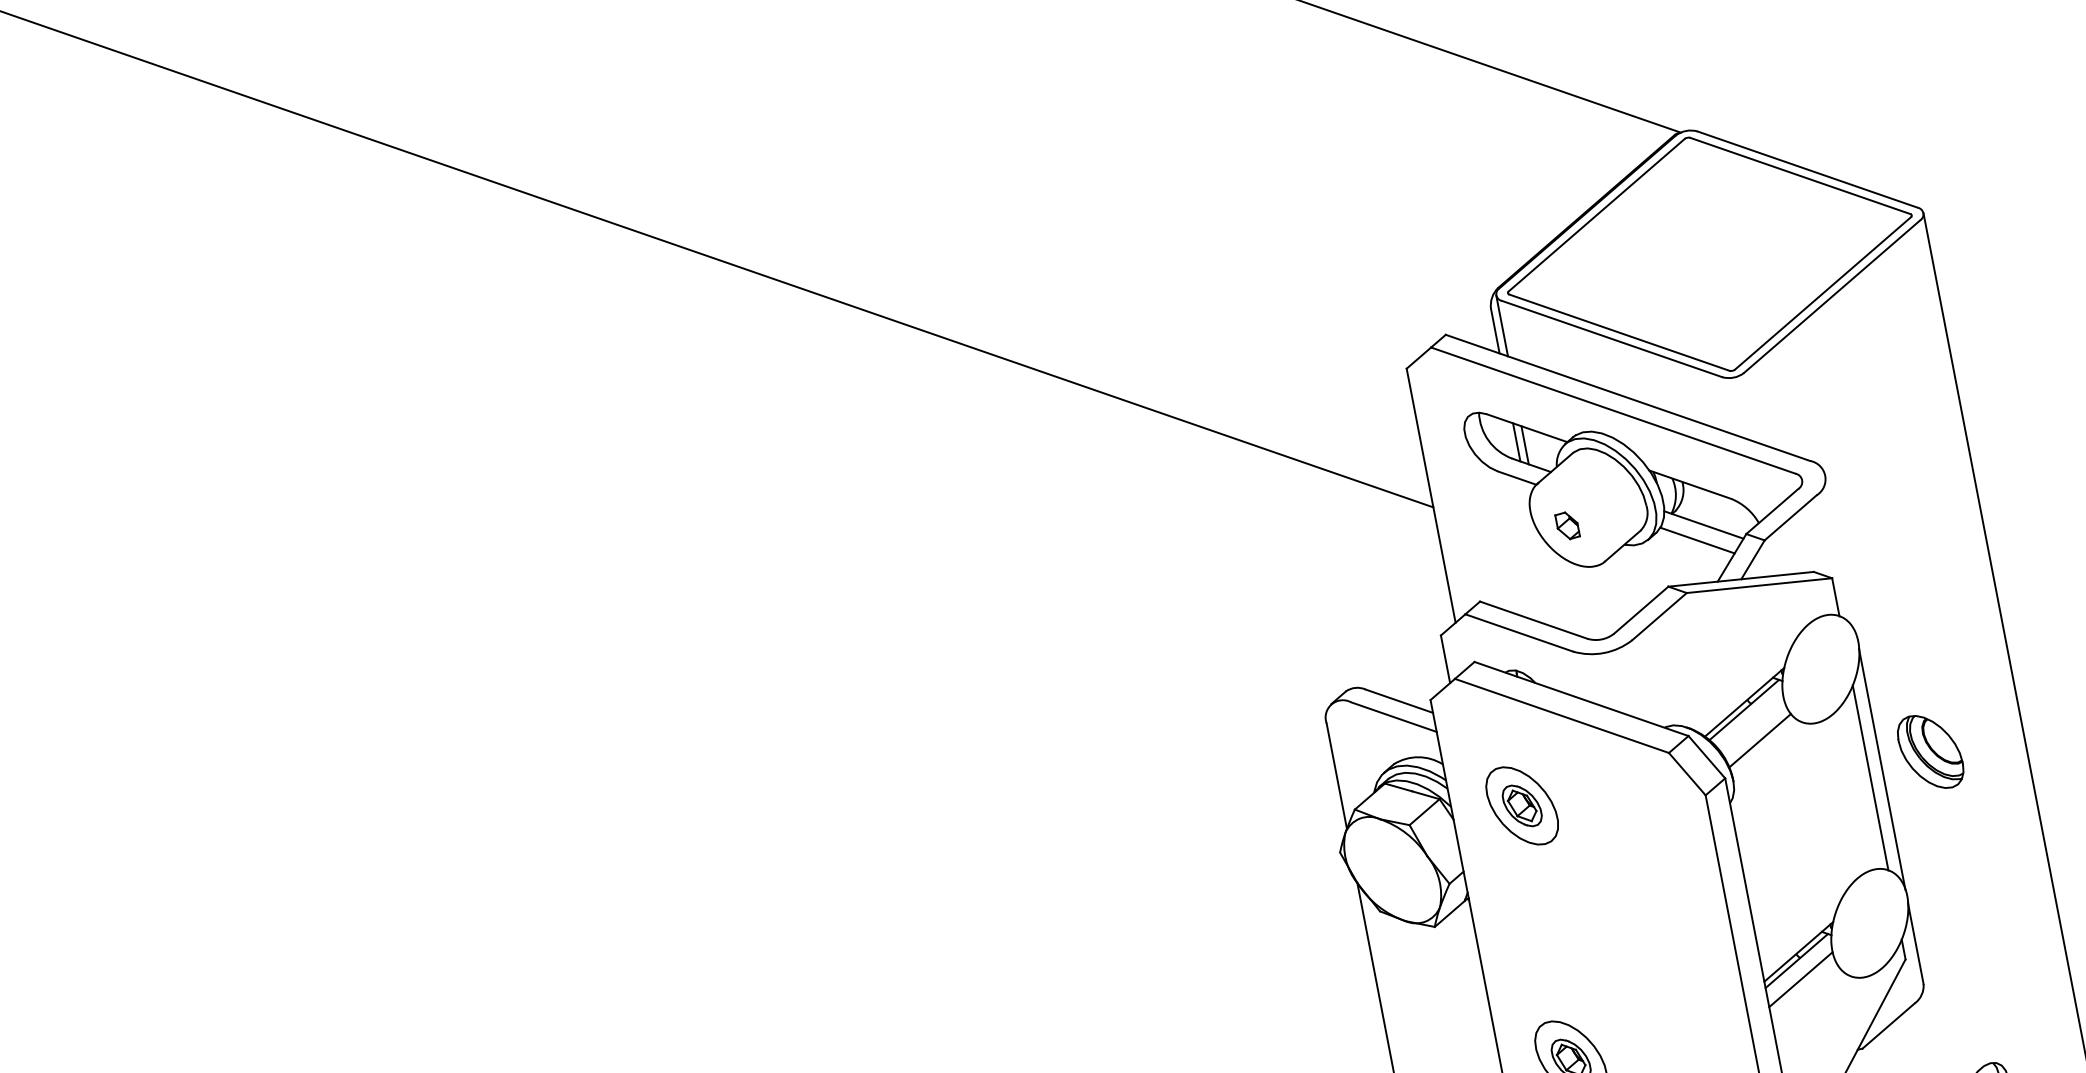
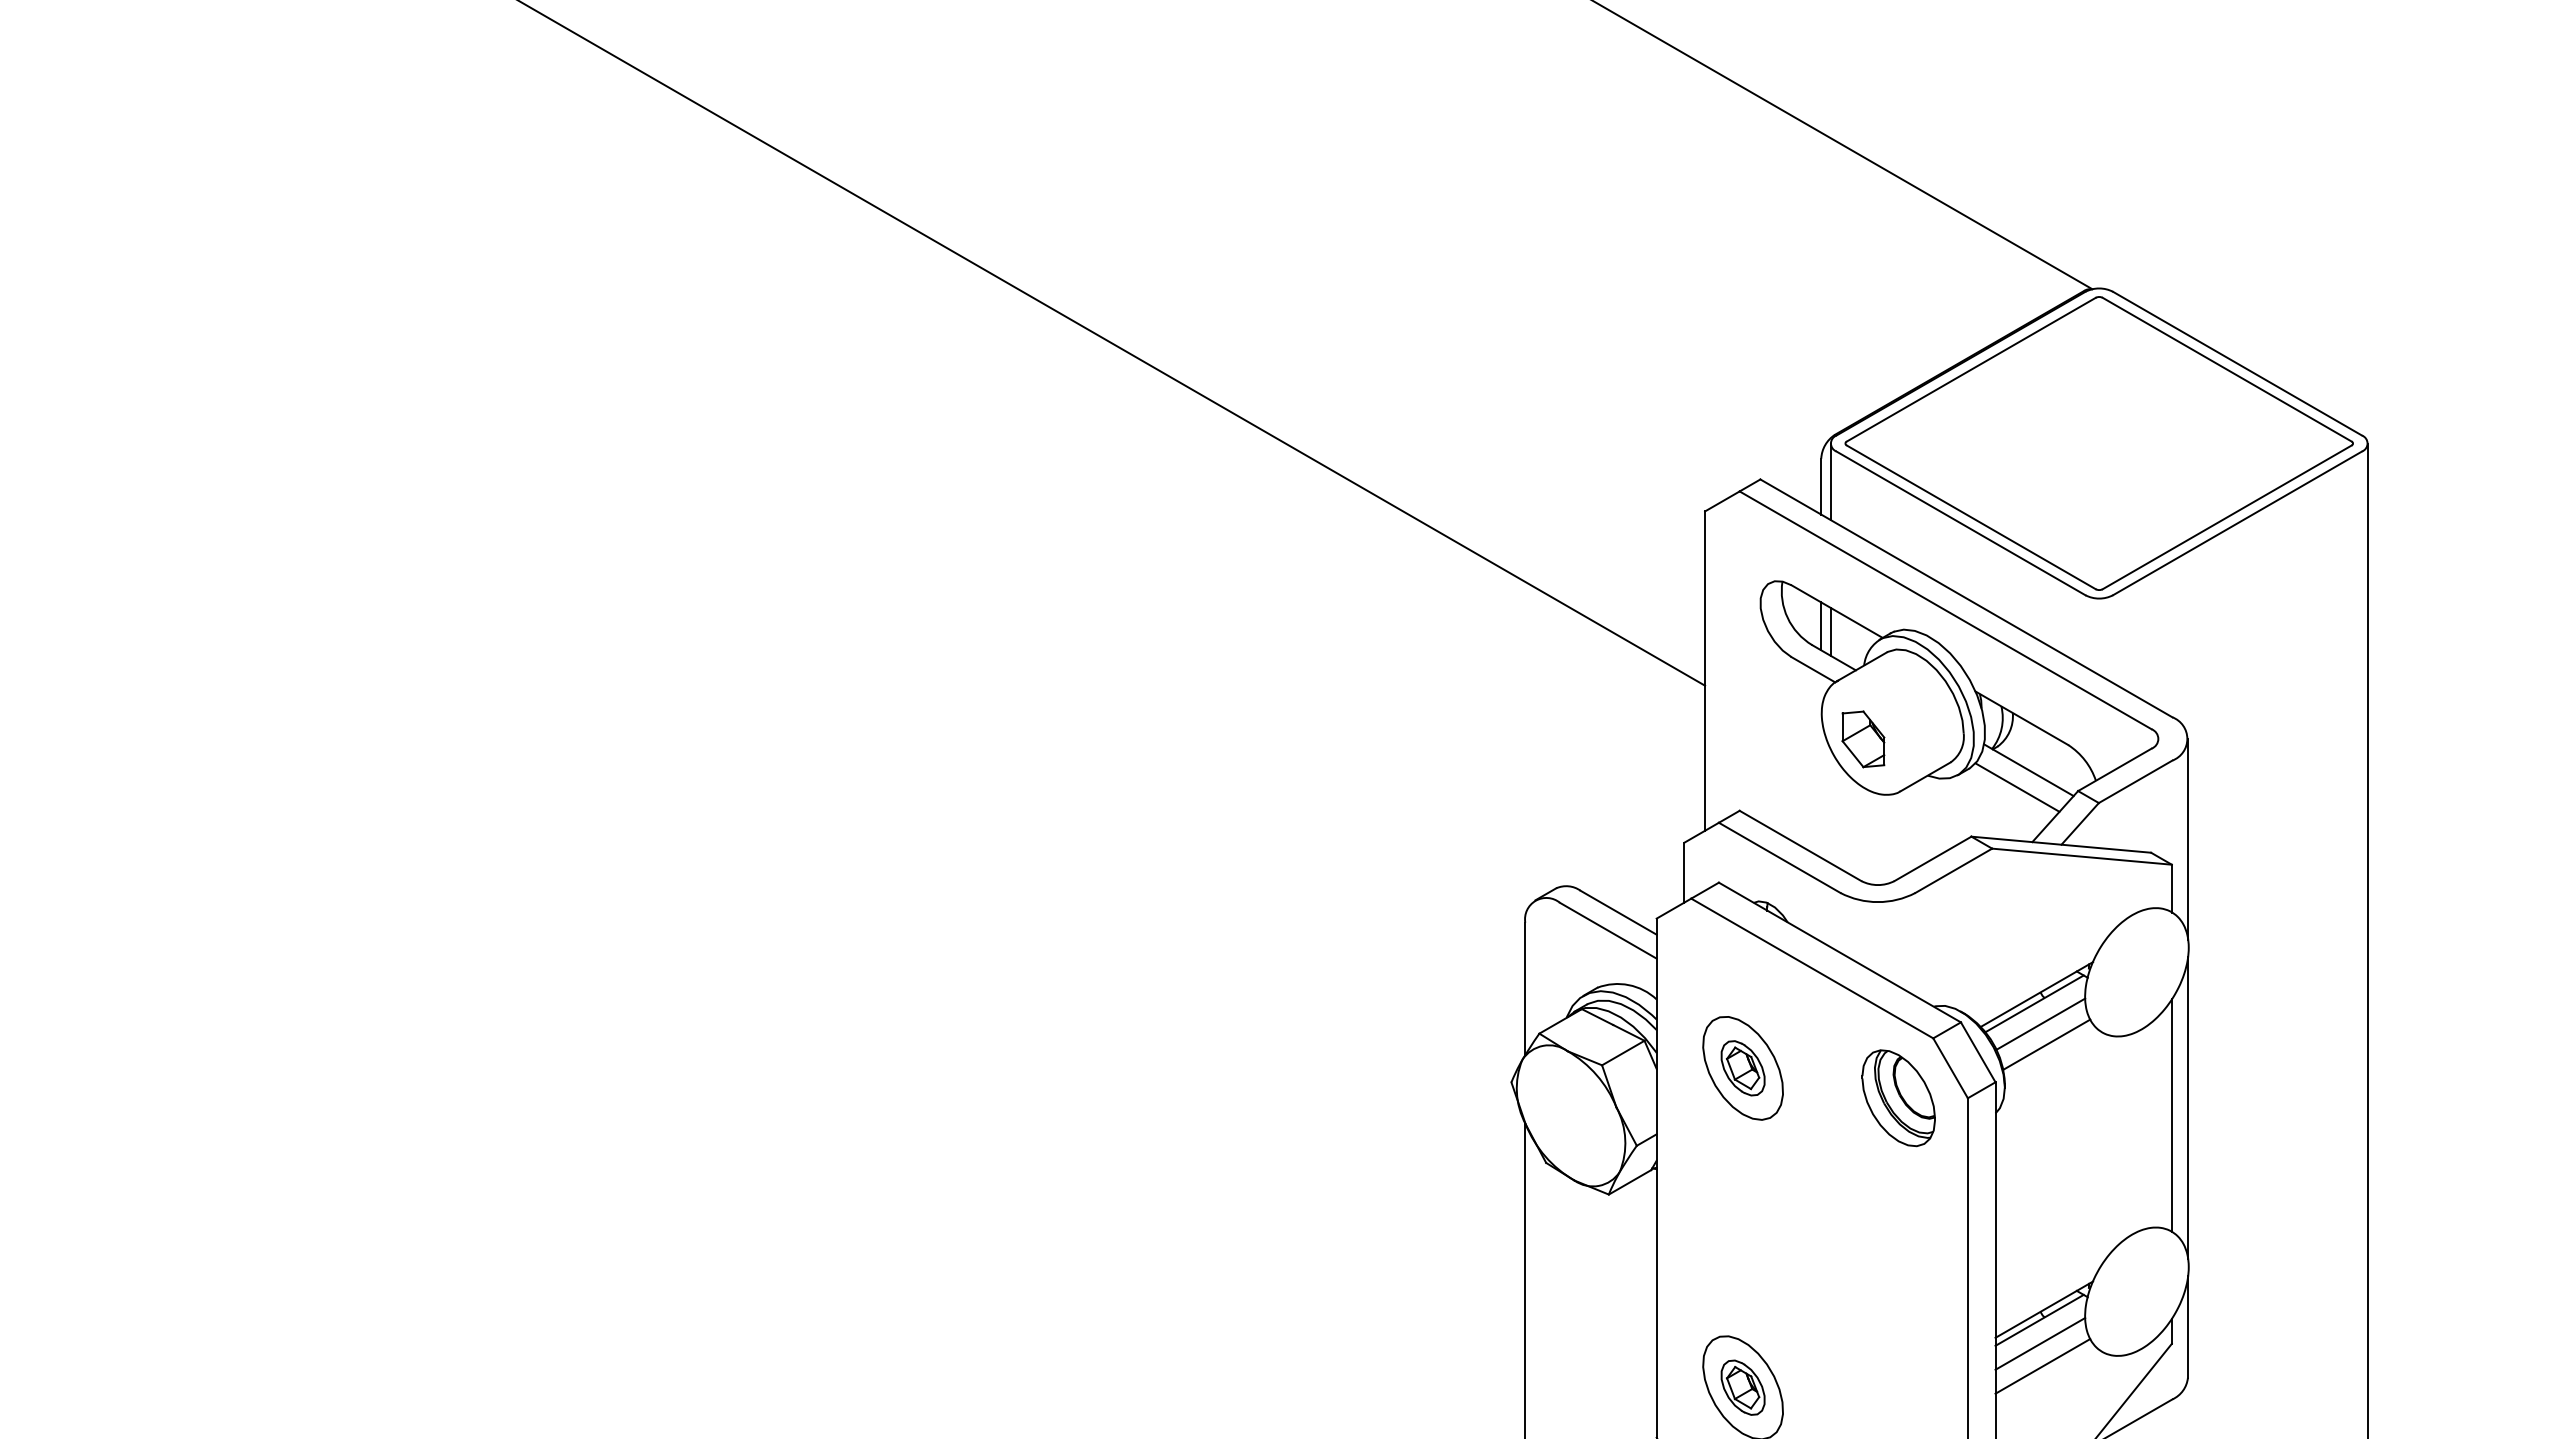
part: (1567, 525) -> (1863, 739), size x1.67
line: (1840, 555) -> (2187, 838), added
line: (1751, 724) -> (2040, 1023), added
part: (1930, 752) -> (1898, 1098), moved
line: (1806, 997) -> (2042, 1366), added

